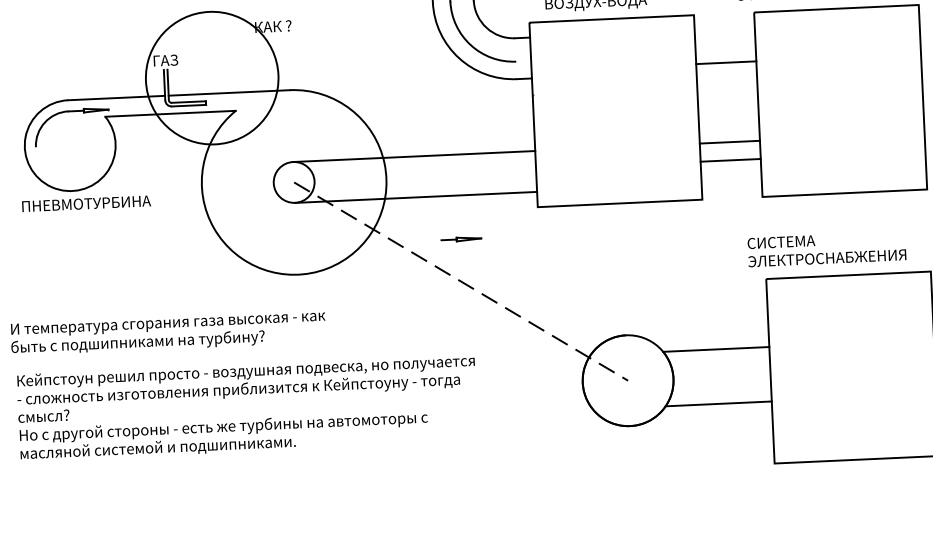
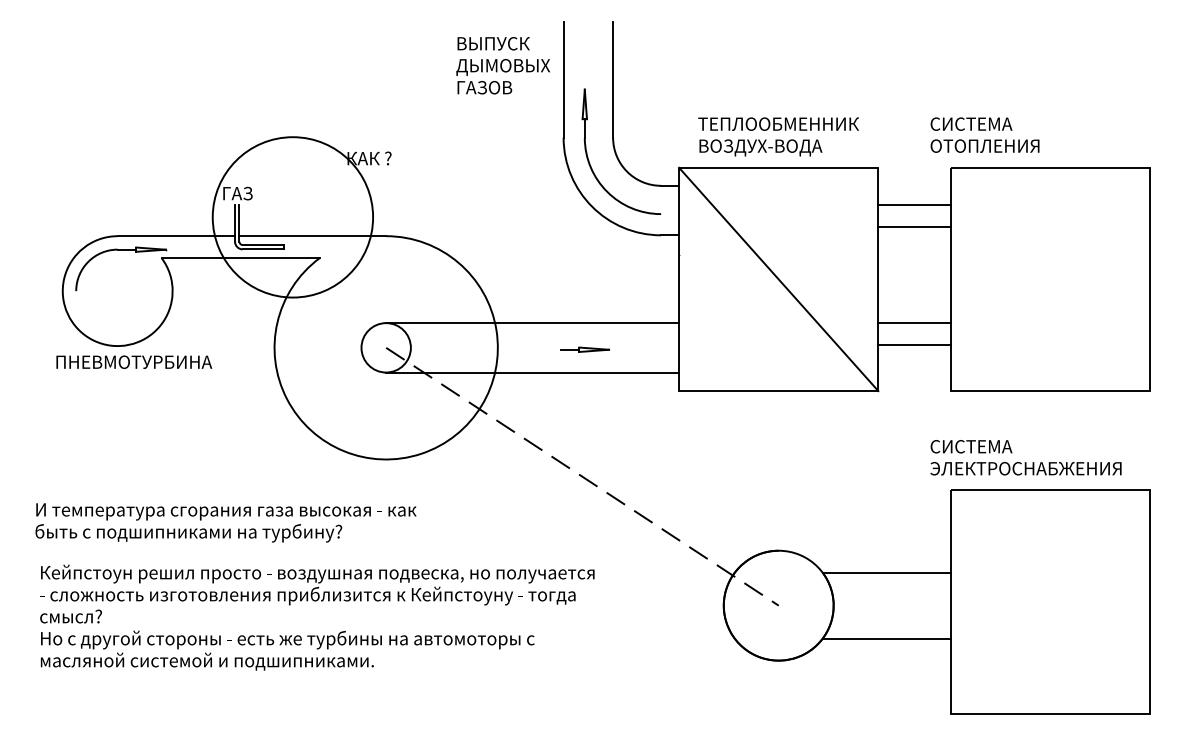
line: (725, 44) -> (914, 204), added
line: (615, 111) -> (778, 279), added
part: (460, 239) -> (584, 349), moved

